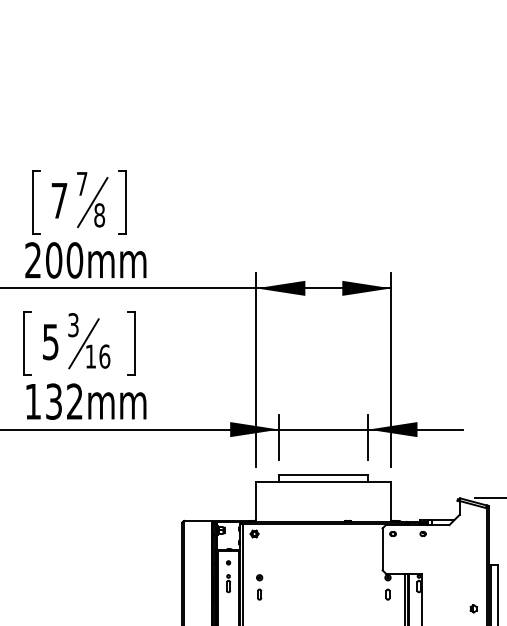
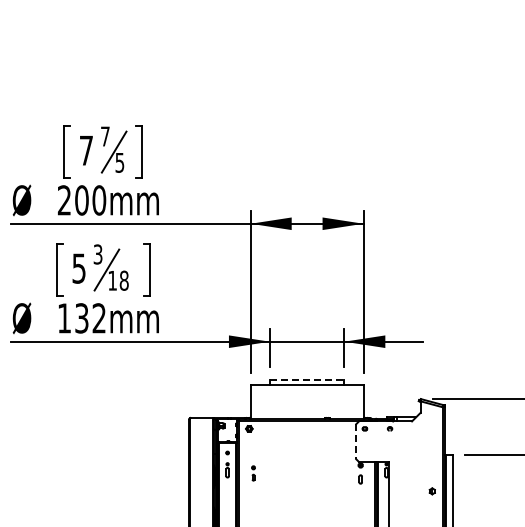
text: (99, 214) -> (119, 162), 8 -> 5
text: (103, 356) -> (123, 280), 16 -> 18
line: (324, 474) -> (307, 379), solid -> dashed
line: (382, 550) -> (356, 442), solid -> dashed
part: (259, 587) -> (253, 473), size x0.7

